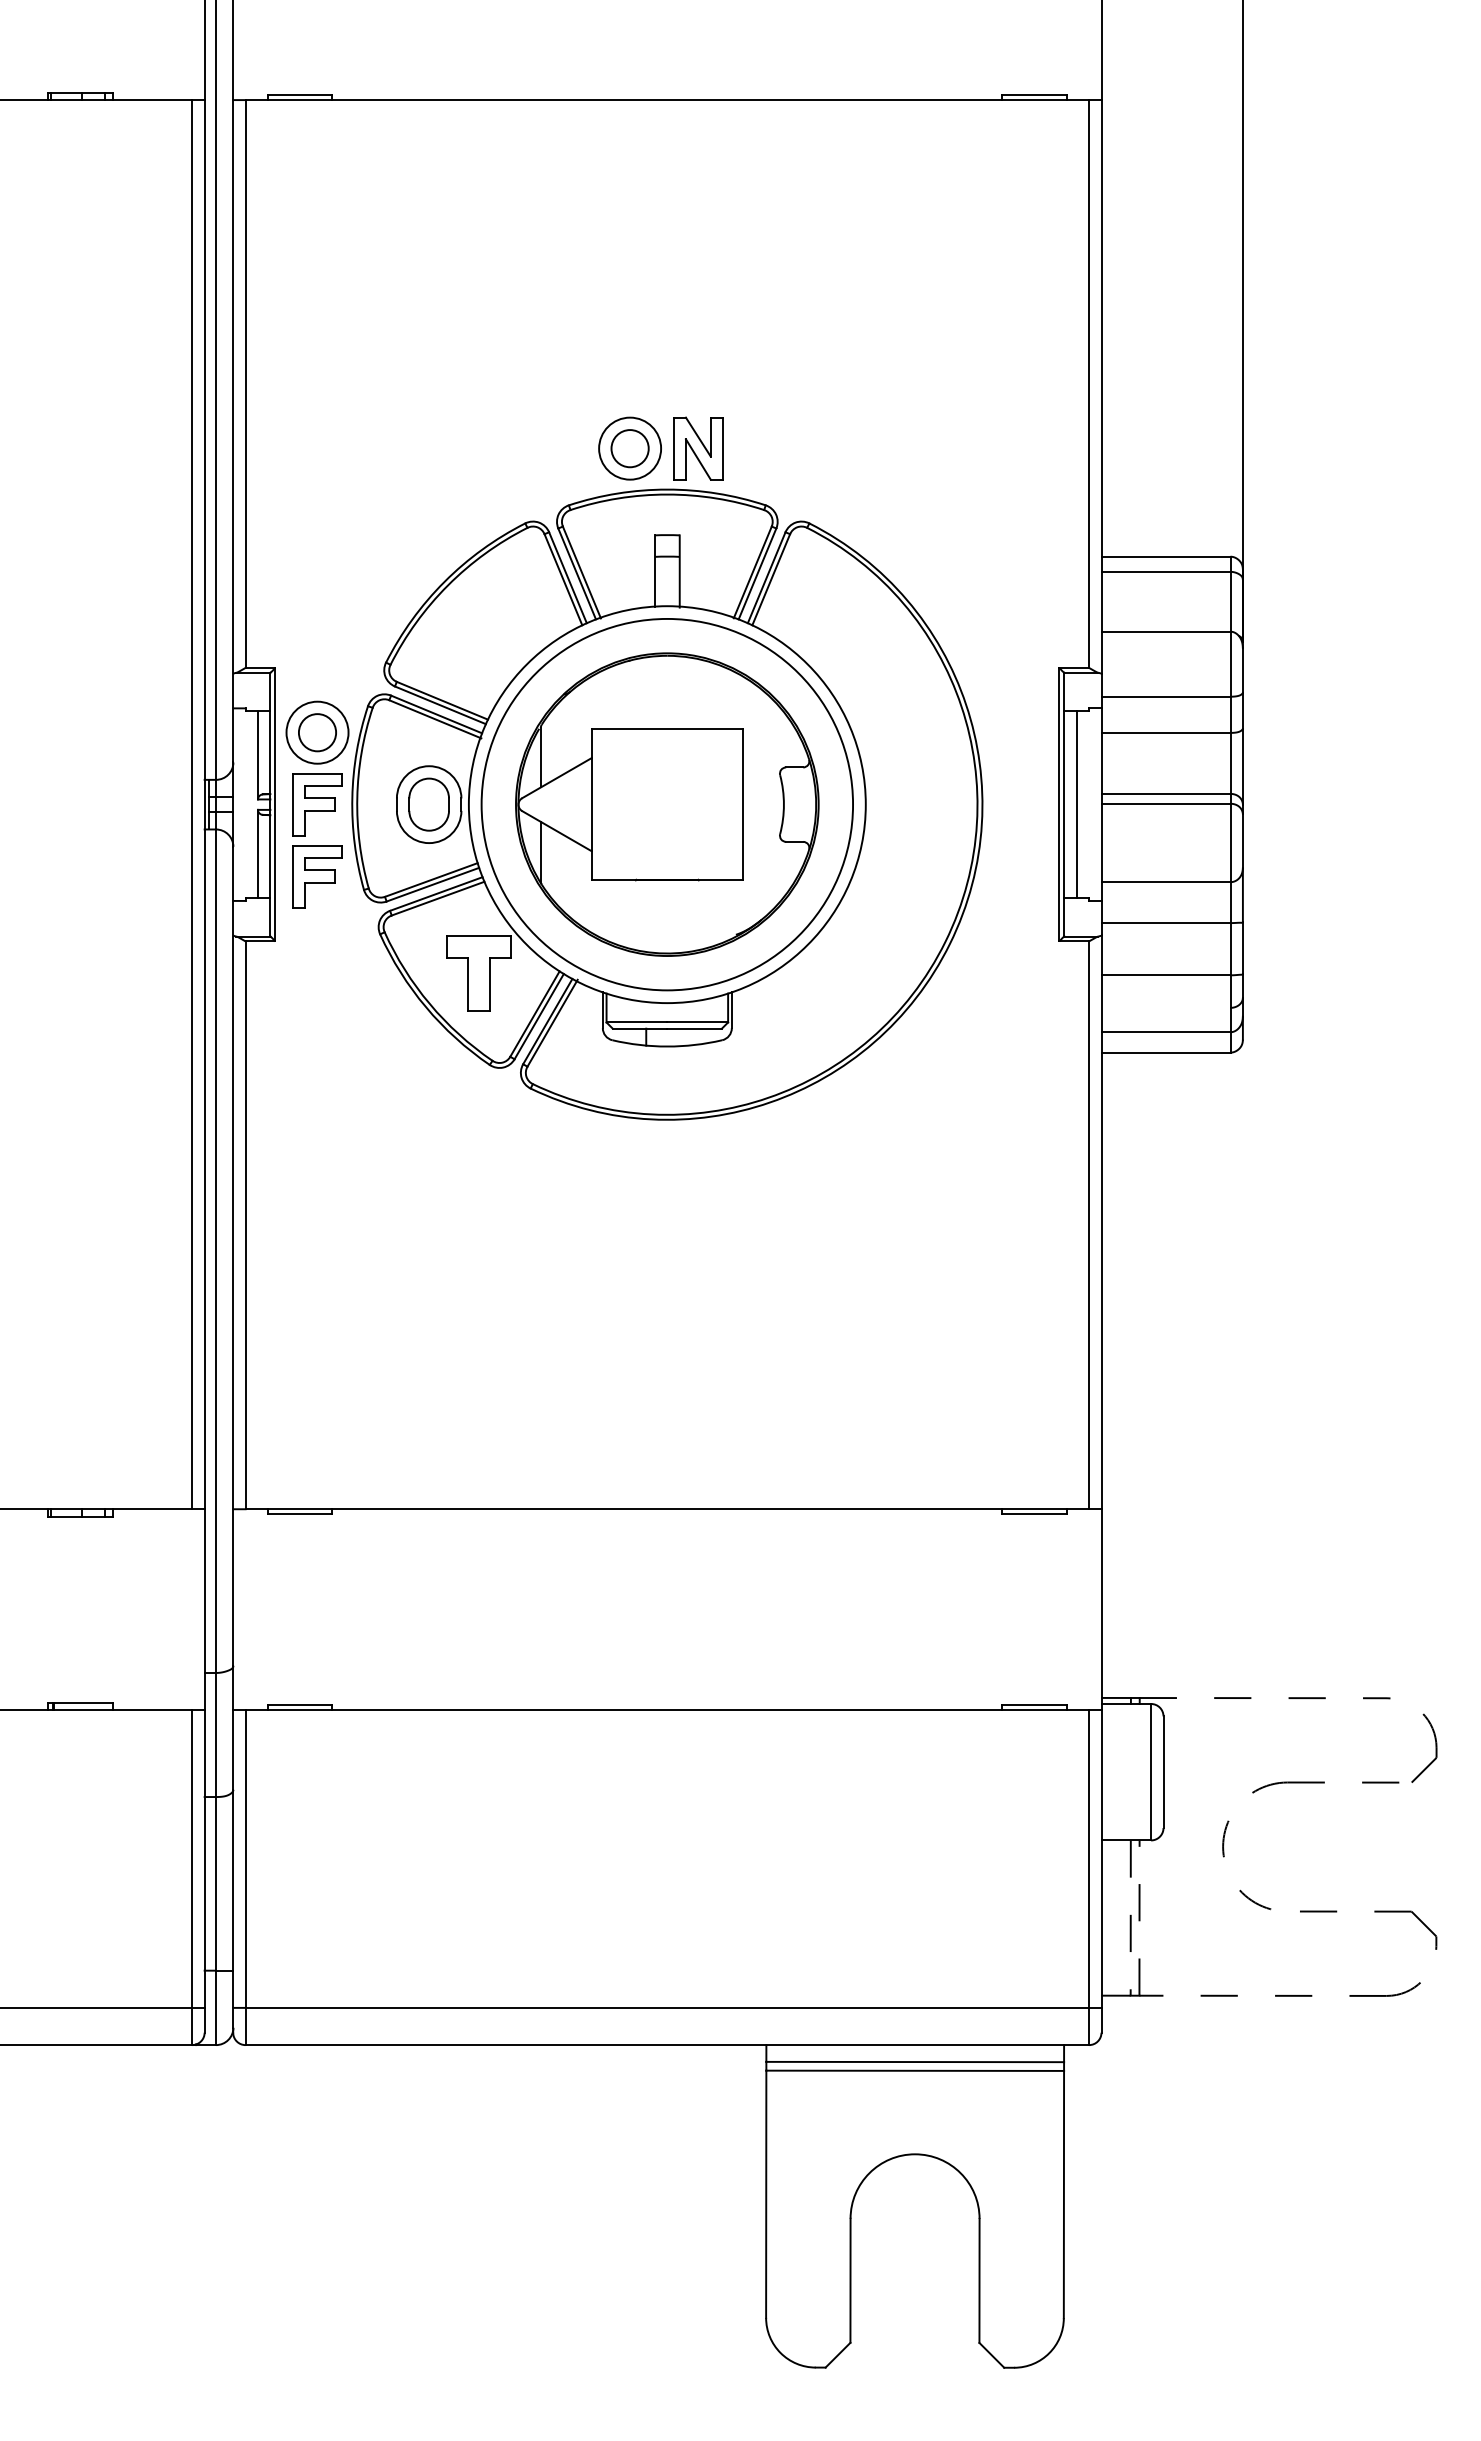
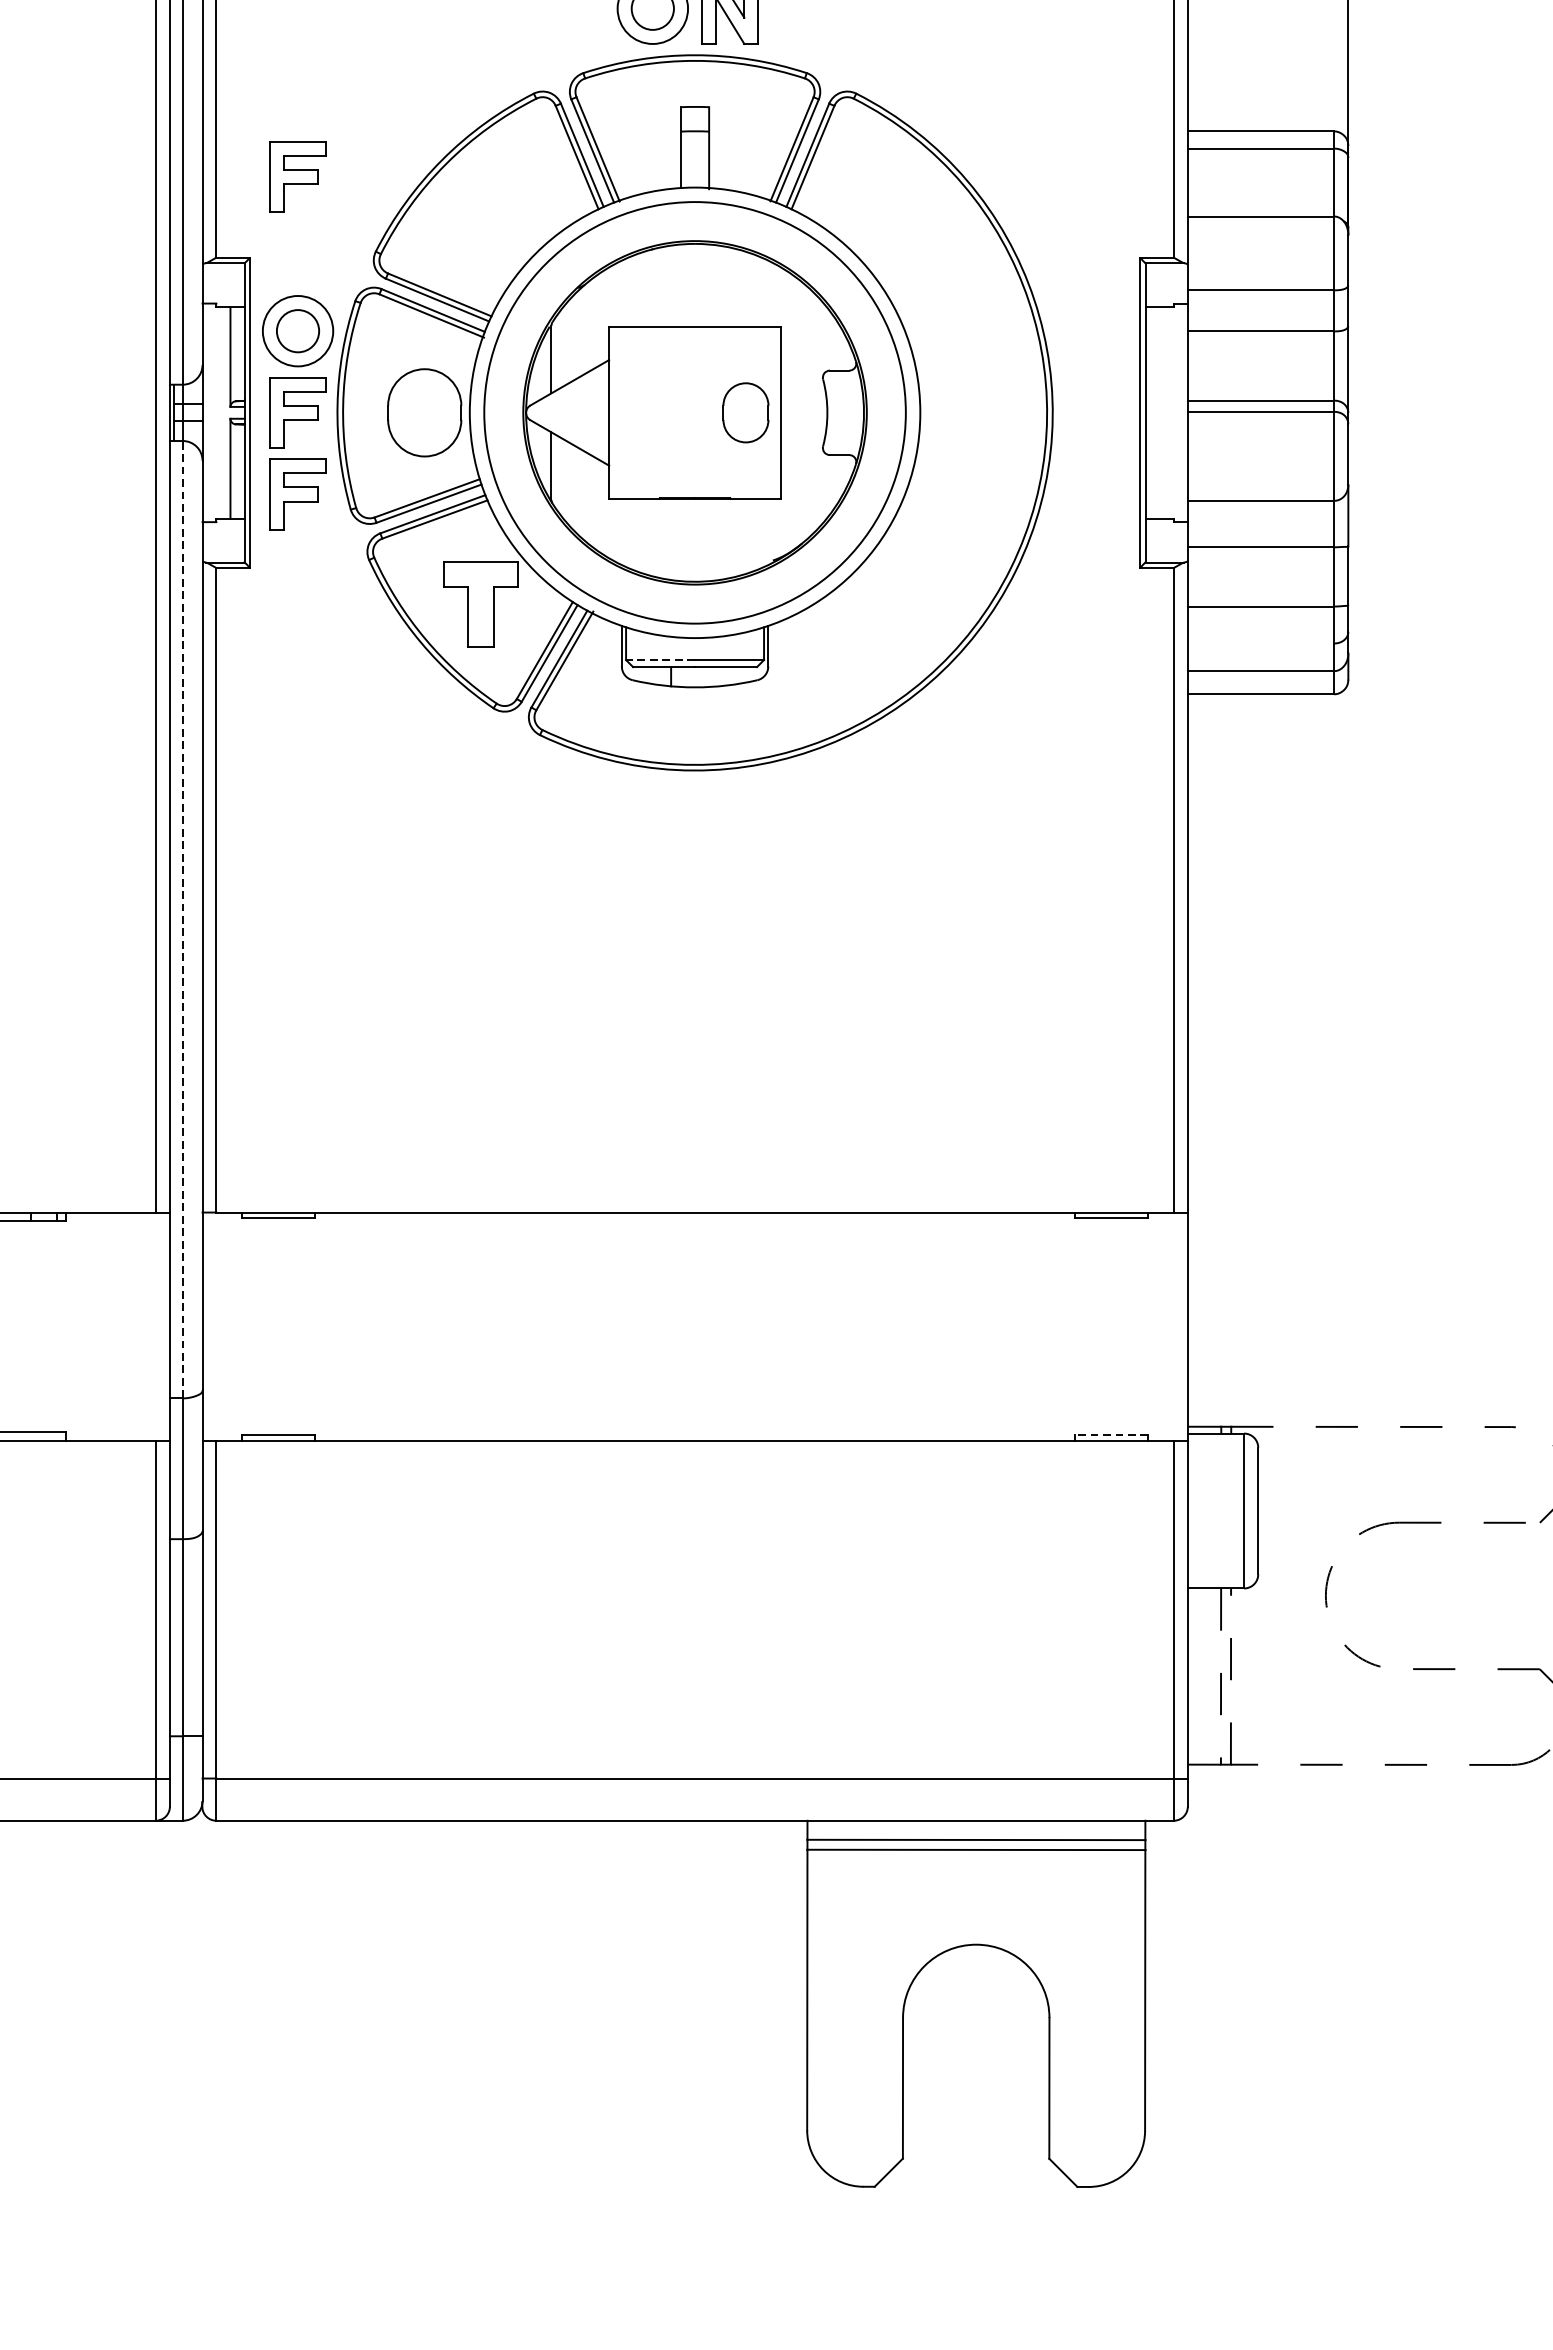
part: (317, 596) -> (298, 176), added
part: (428, 804) -> (745, 412), moved
line: (1076, 804) -> (1159, 412), removed
line: (636, 1022) -> (660, 660), solid -> dashed
line: (216, 1251) -> (183, 920), solid -> dashed
line: (1034, 1705) -> (1111, 1435), solid -> dashed

